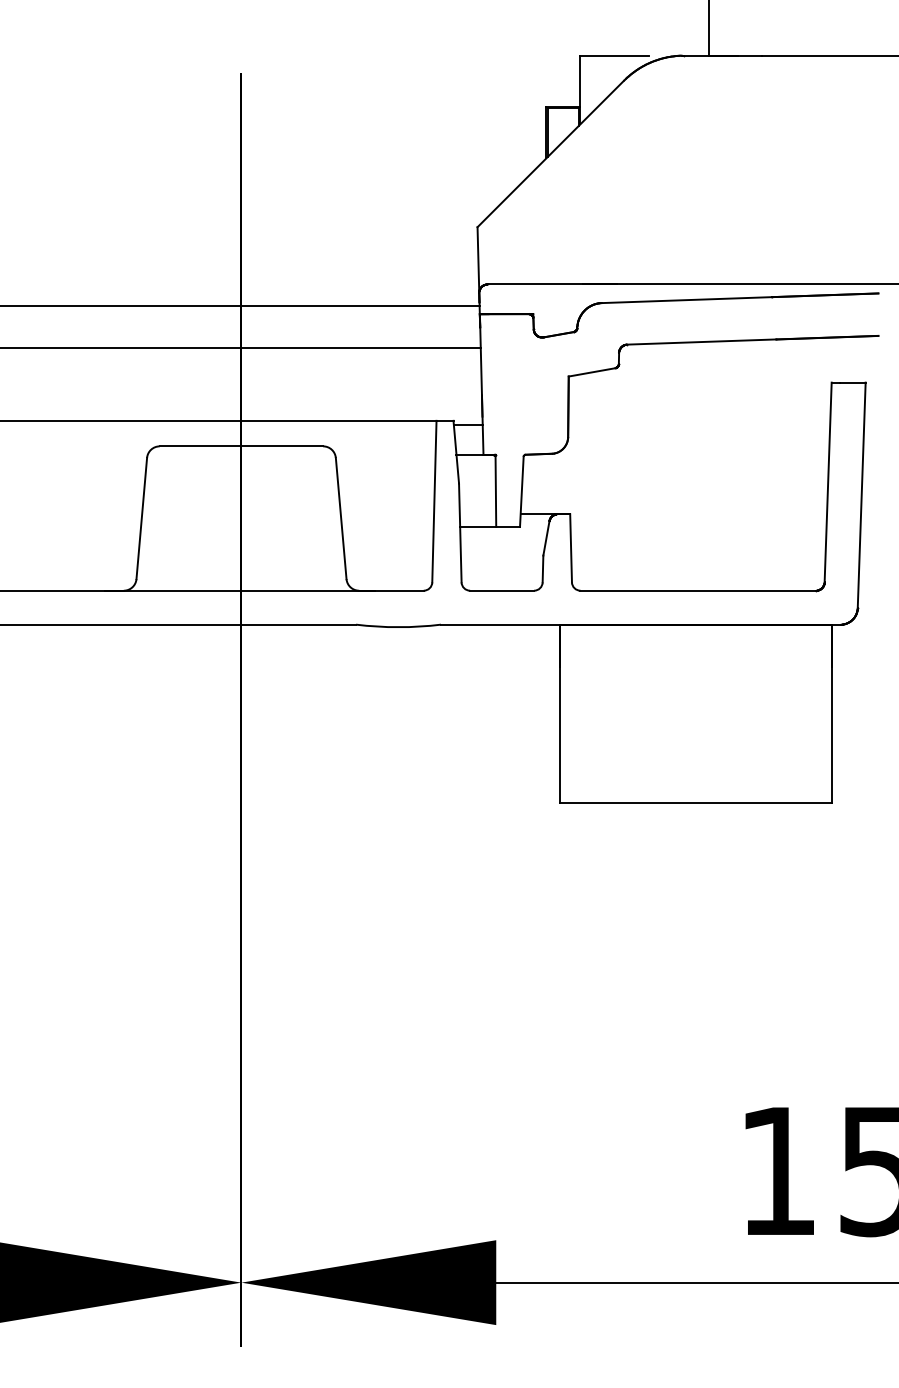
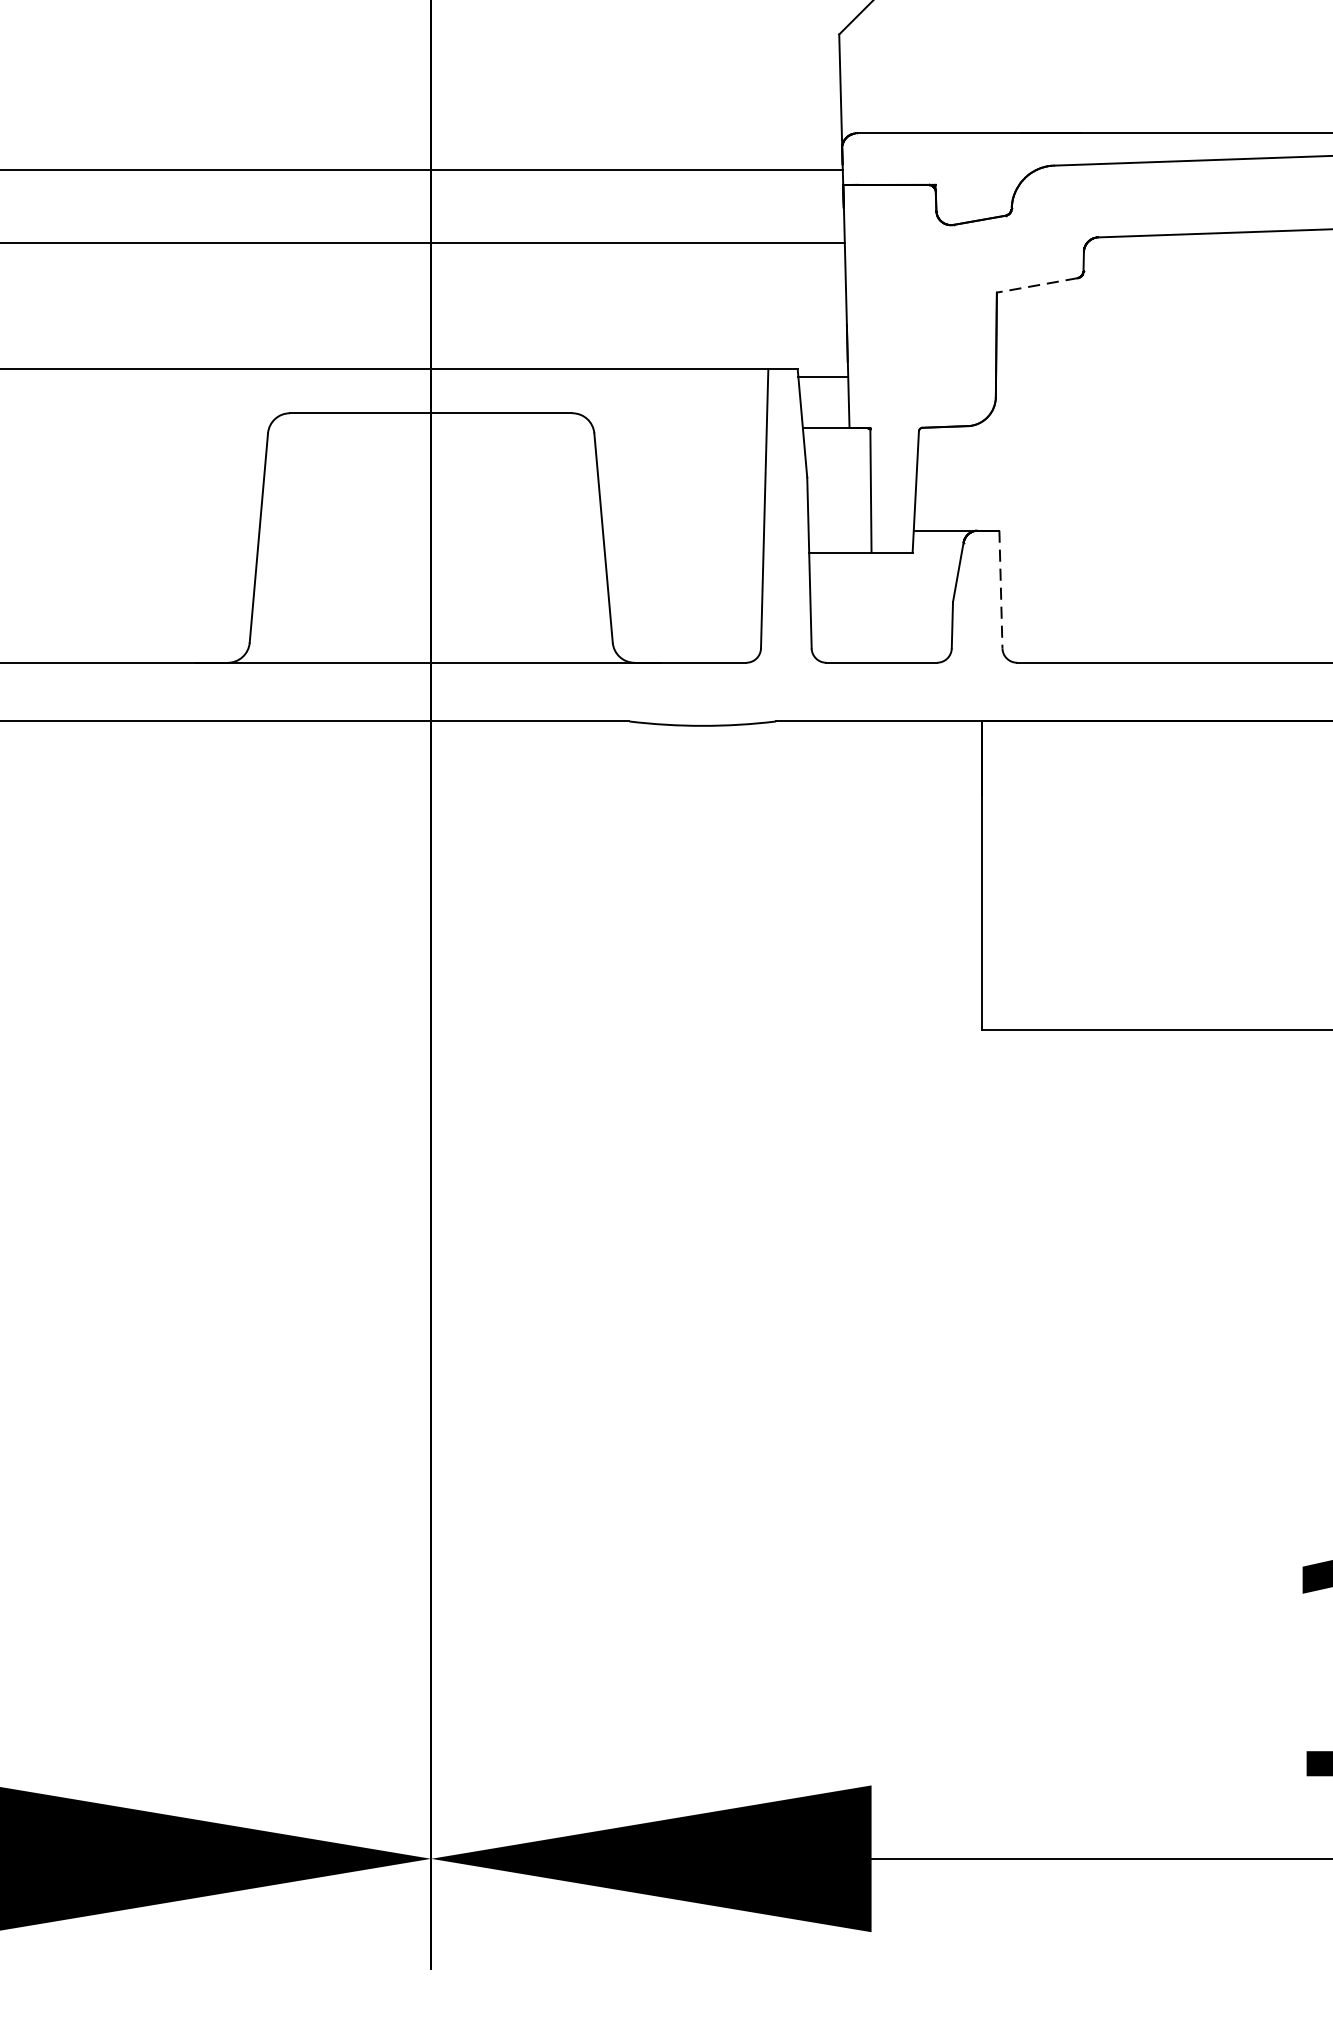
line: (592, 372) -> (1037, 285), solid -> dashed
line: (571, 548) -> (1001, 589), solid -> dashed

